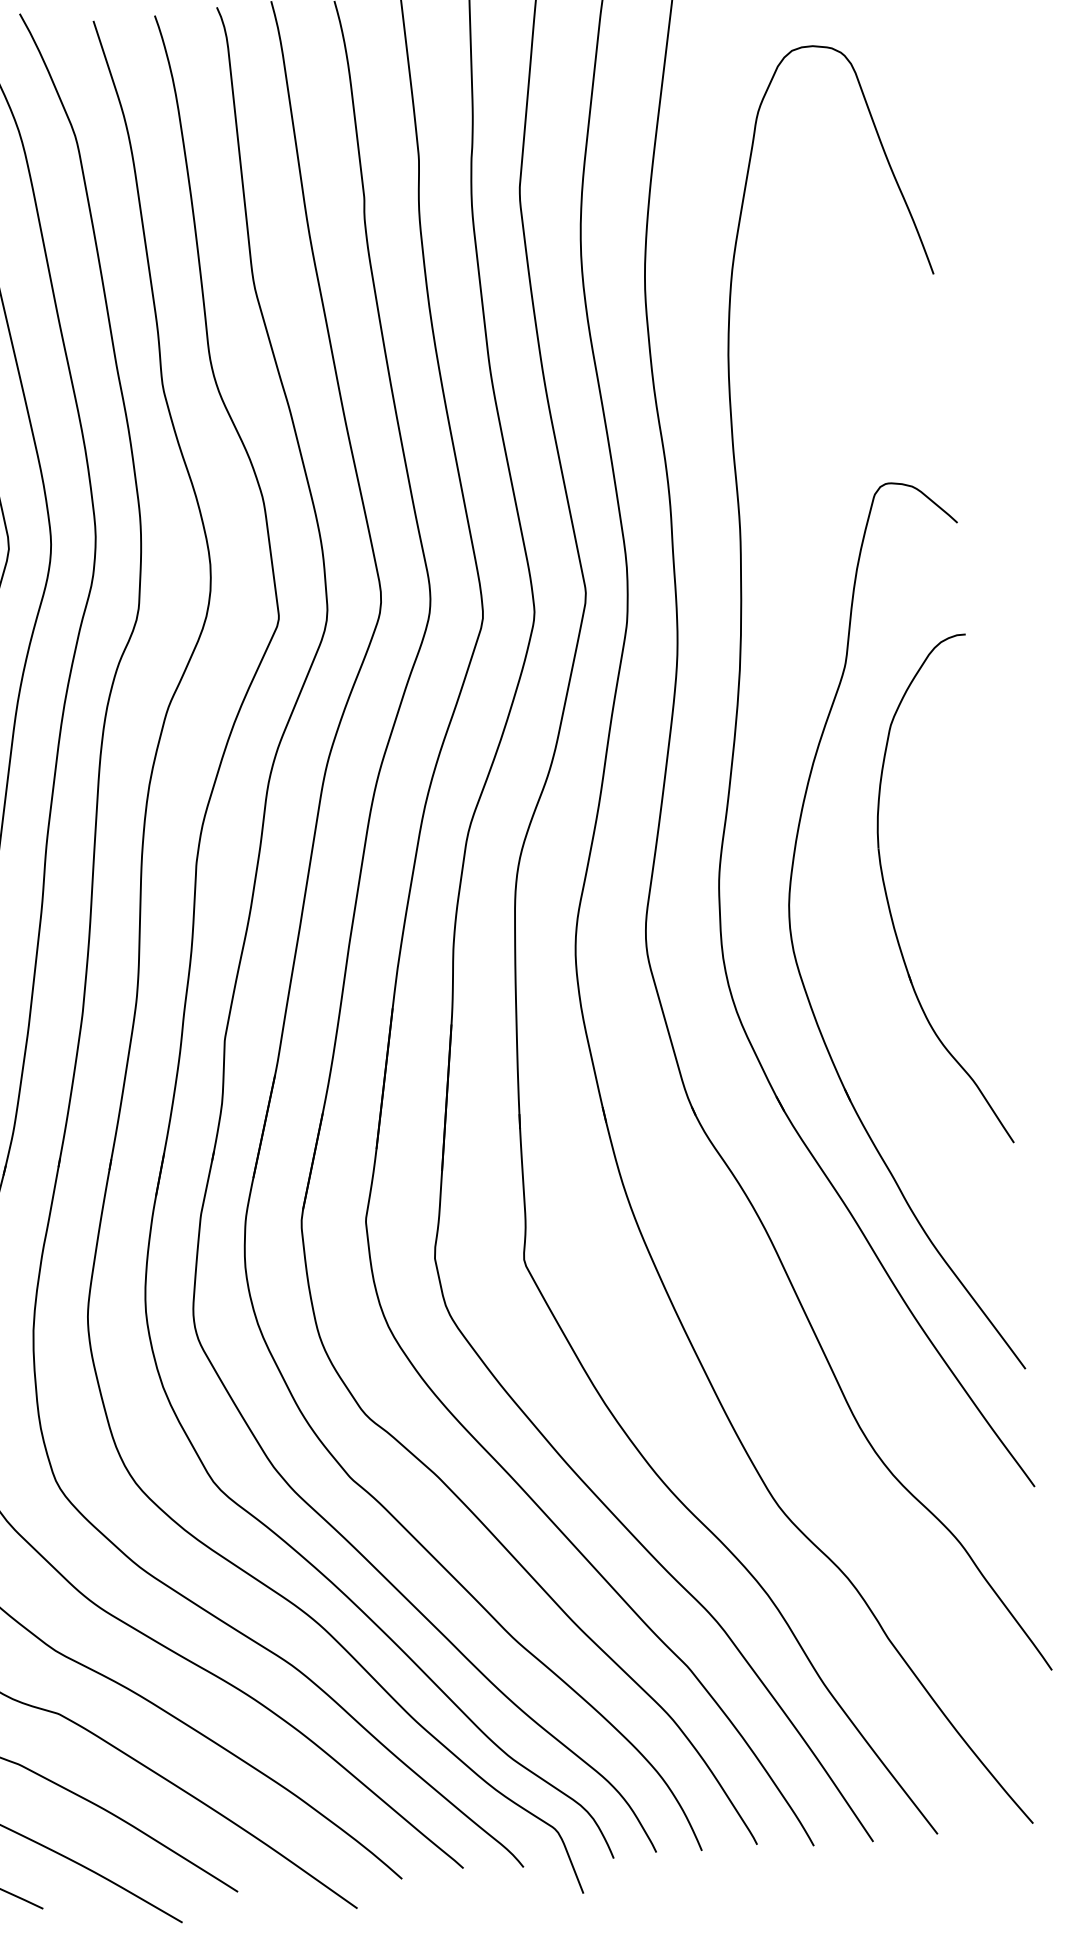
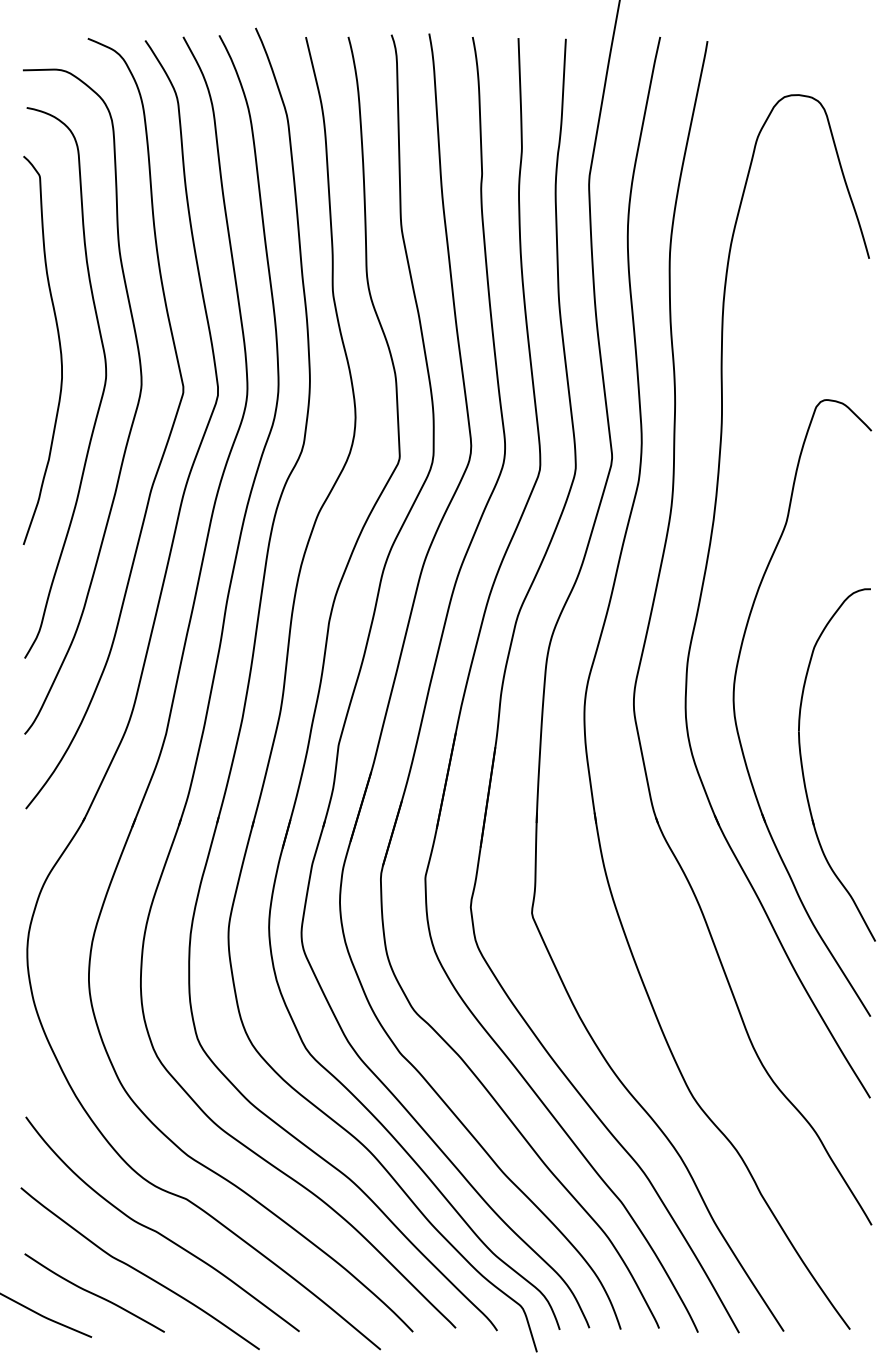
part: (889, 901) -> (803, 768), moved

